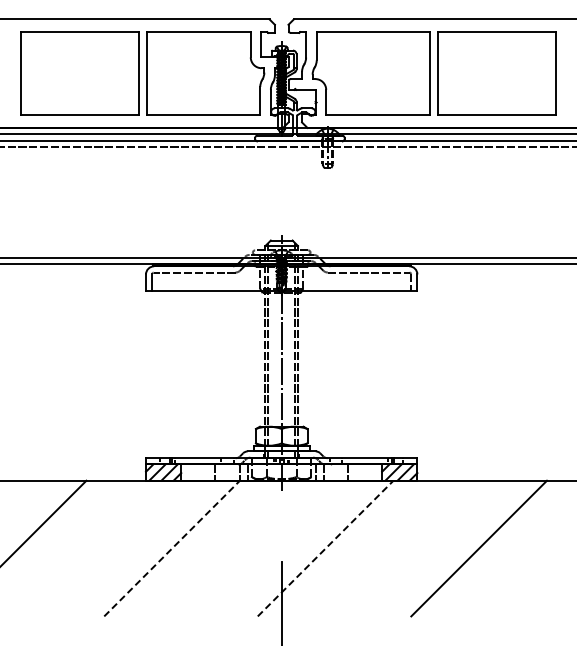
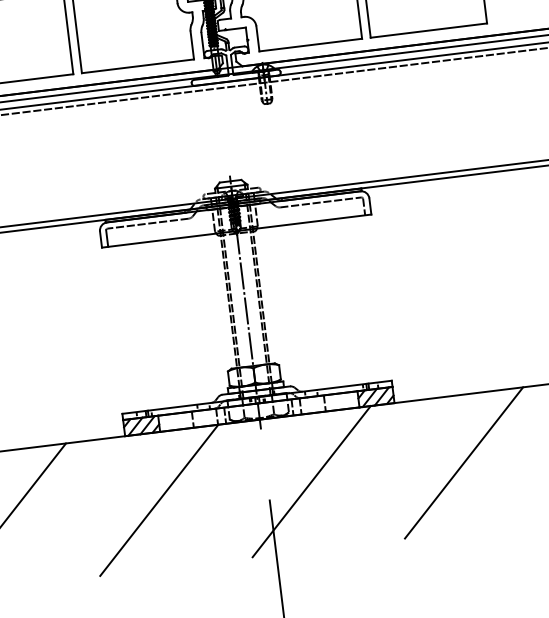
line: (172, 548) -> (159, 500), dashed -> solid
line: (325, 548) -> (311, 481), dashed -> solid

